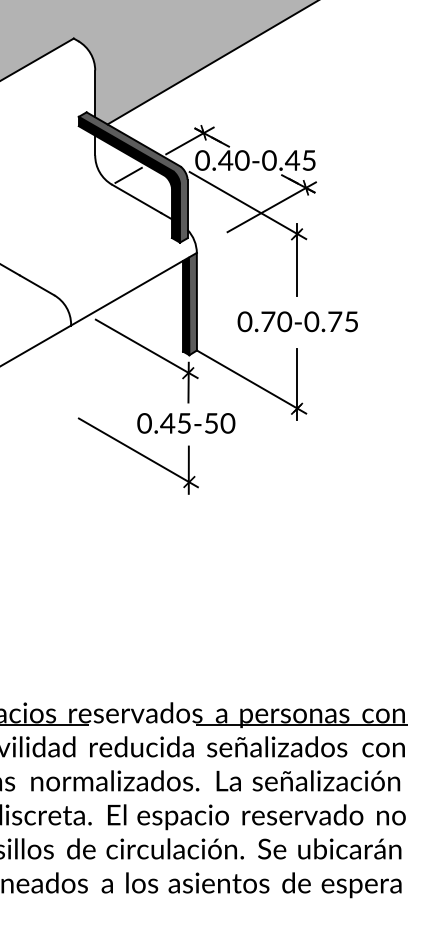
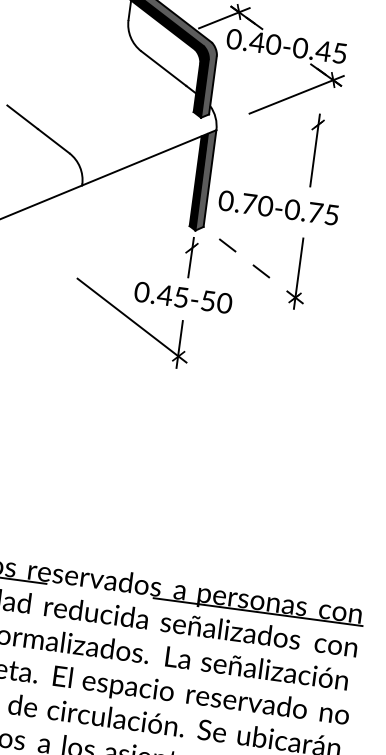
line: (128, 174) -> (159, 43), removed
line: (247, 205) -> (272, 89), removed
text: (297, 321) -> (278, 207), moved
line: (146, 348) -> (153, 218), removed
line: (251, 381) -> (253, 264), solid -> dashed

